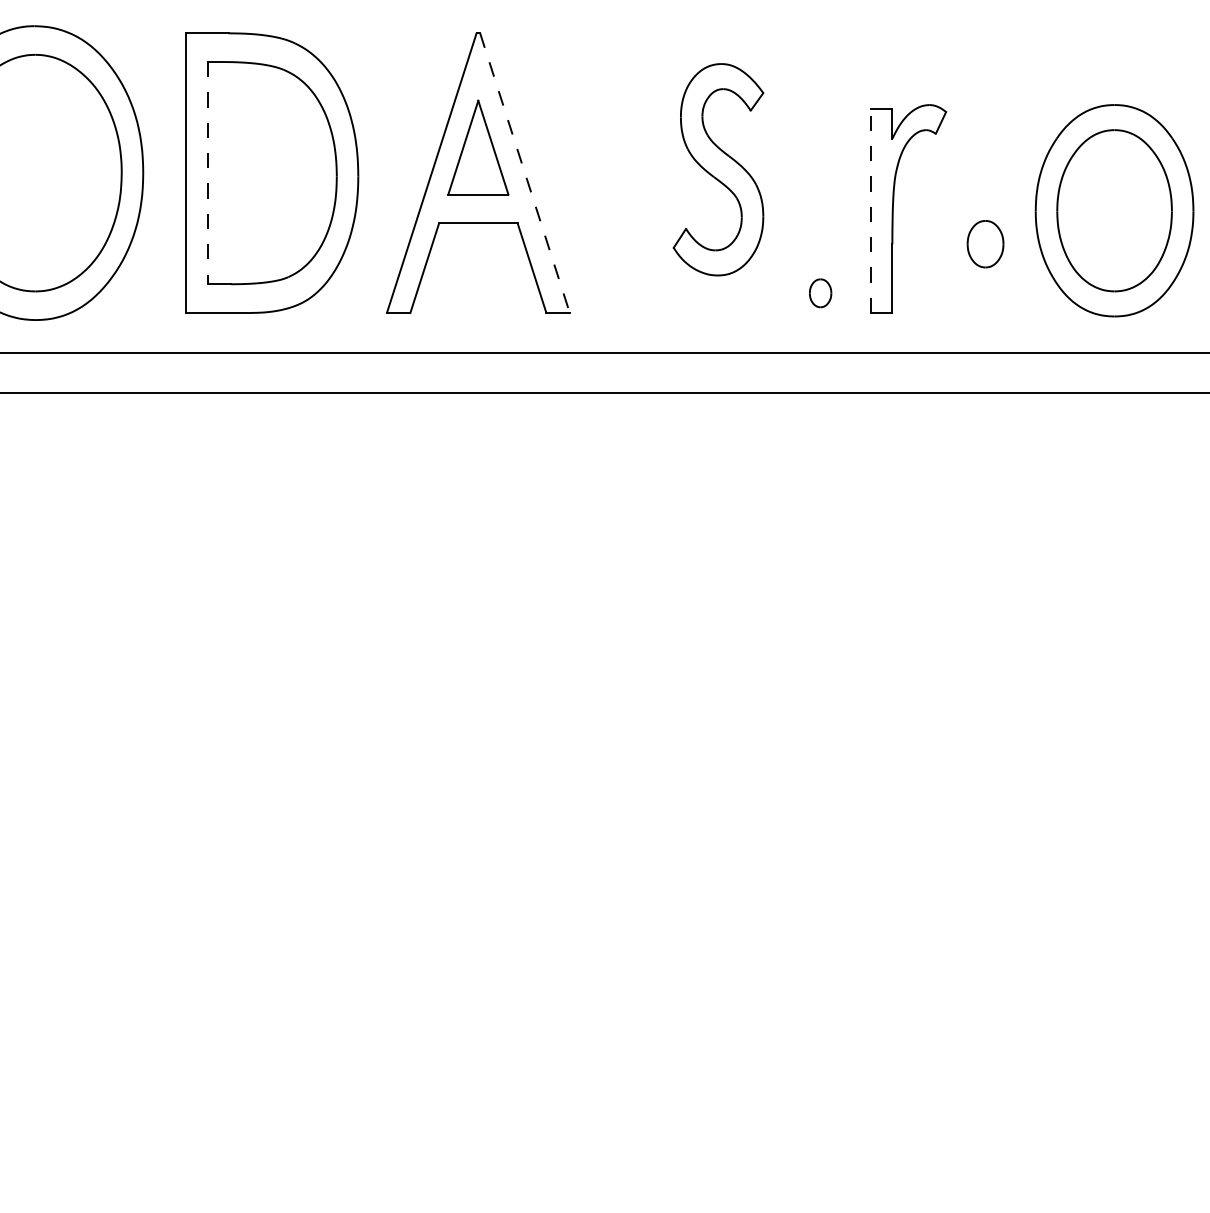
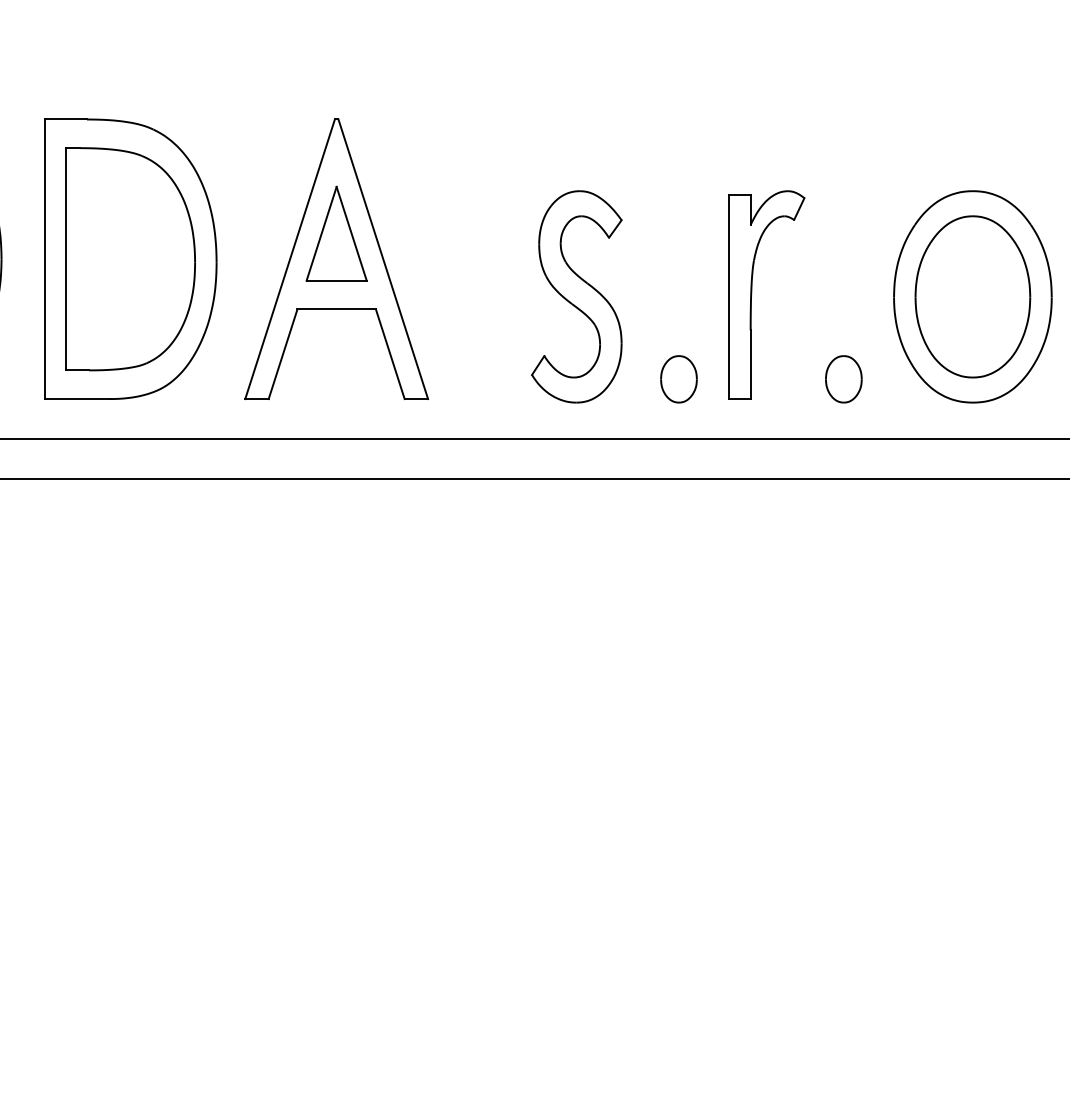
part: (718, 169) -> (576, 296), moved
line: (207, 173) -> (65, 259), dashed -> solid
line: (524, 173) -> (382, 259), dashed -> solid
line: (870, 210) -> (728, 296), dashed -> solid
part: (985, 244) -> (843, 379), moved
part: (820, 293) -> (678, 379), size x1.67

